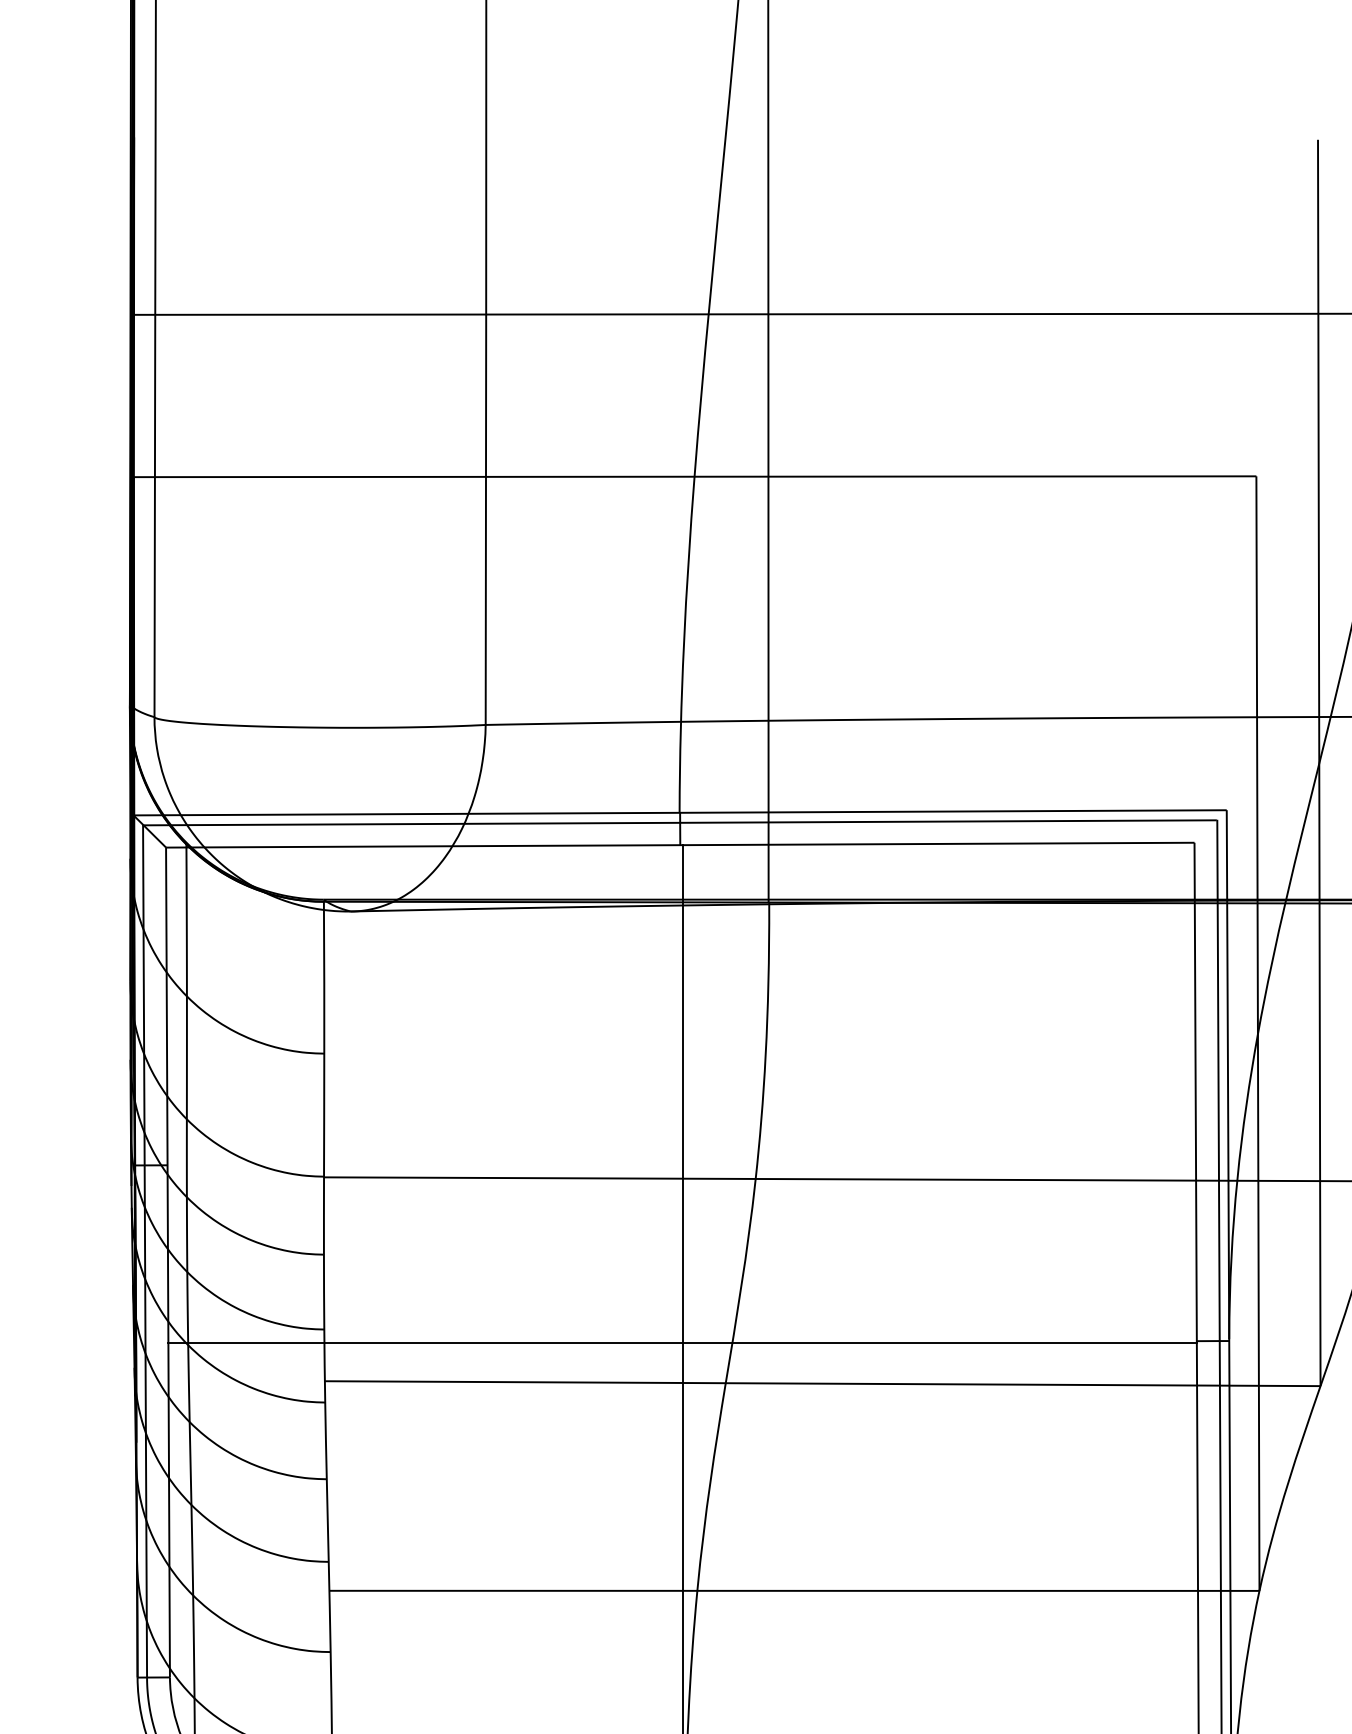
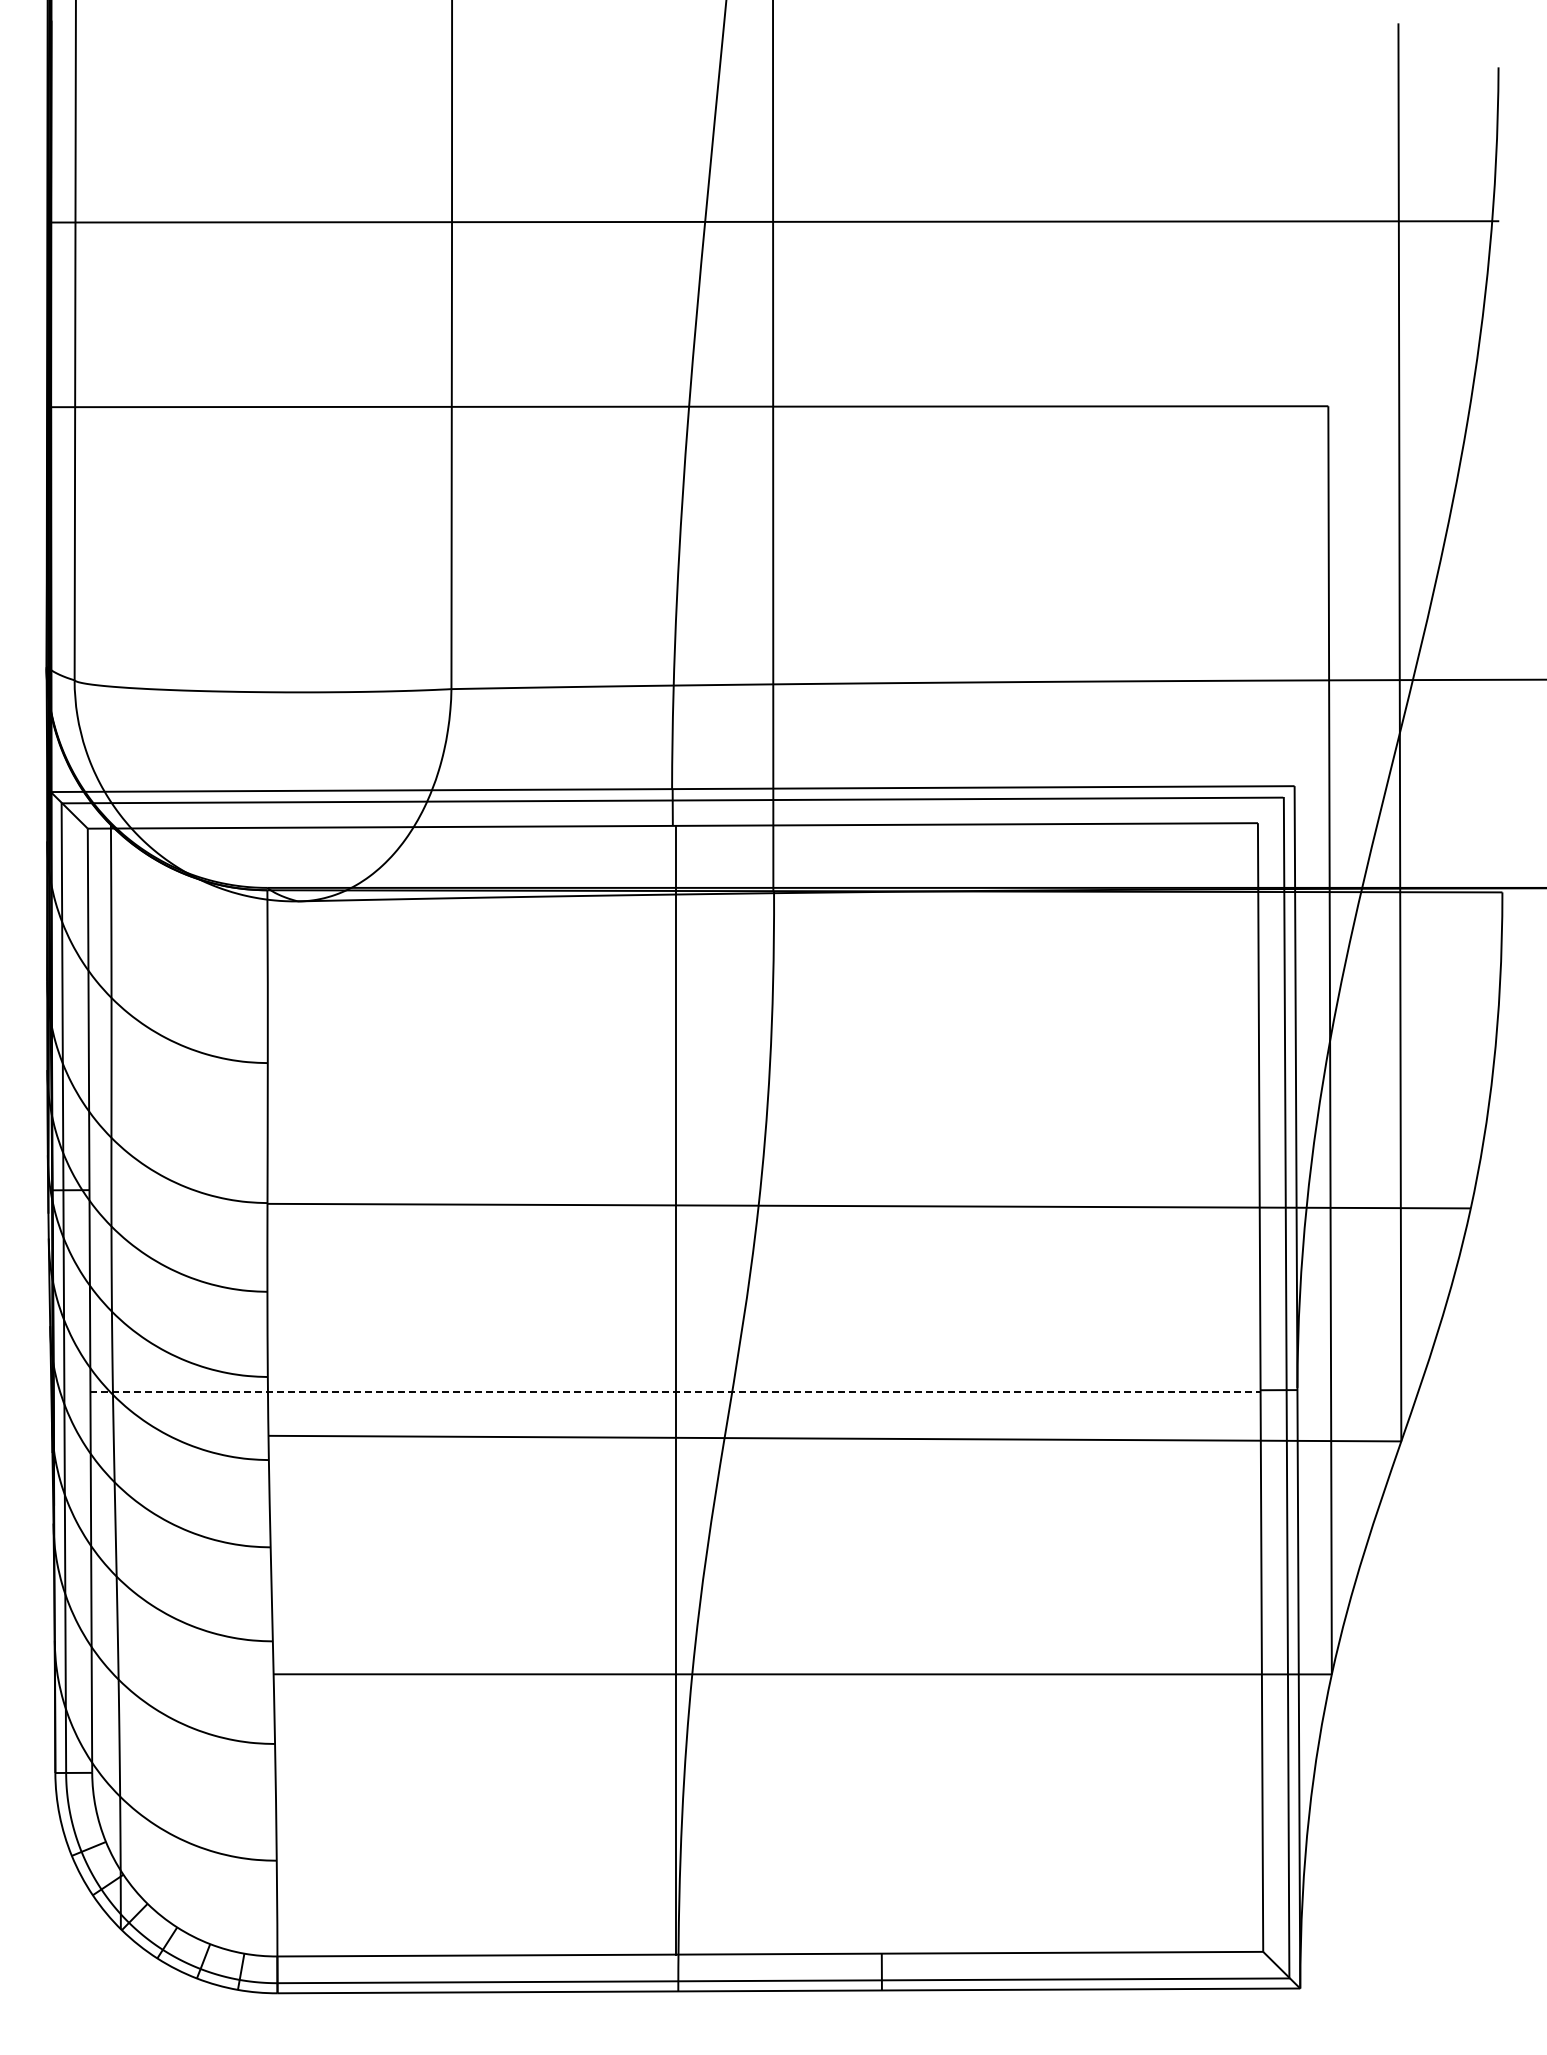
line: (683, 1343) -> (676, 1392), solid -> dashed

